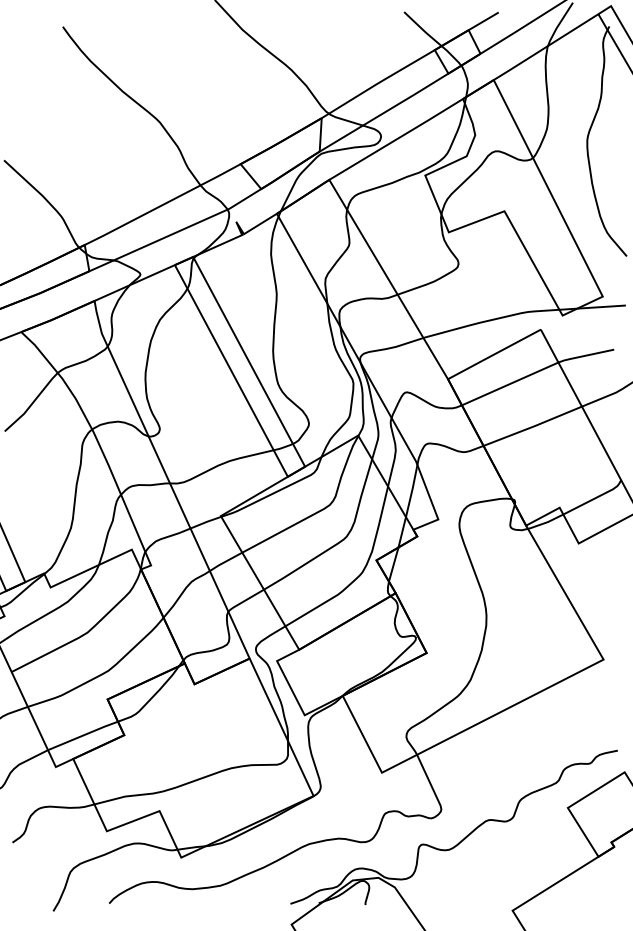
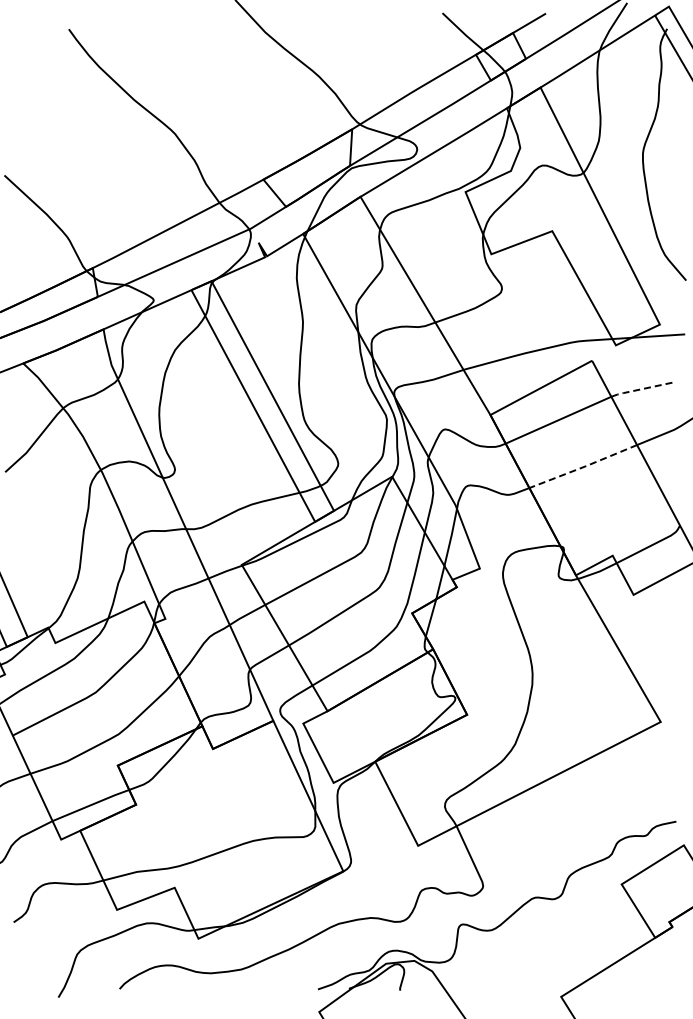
line: (584, 355) -> (639, 389), solid -> dashed
line: (533, 426) -> (584, 466), solid -> dashed

